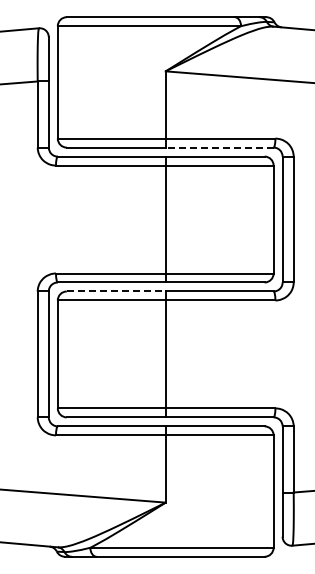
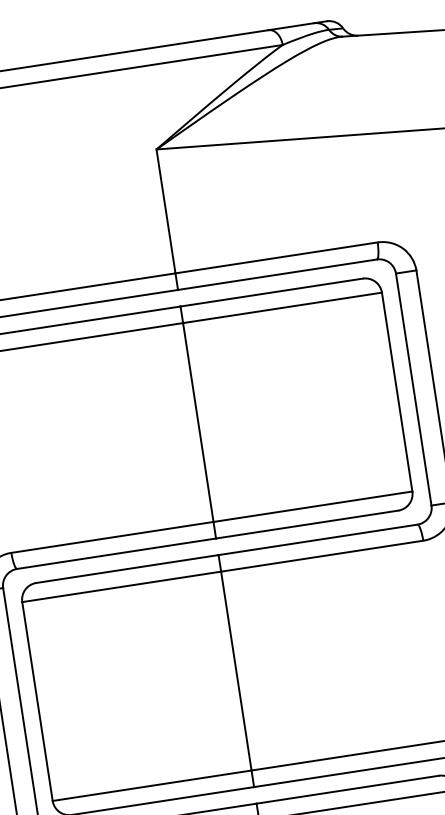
line: (219, 147) -> (277, 274), dashed -> solid
line: (116, 291) -> (127, 568), dashed -> solid

